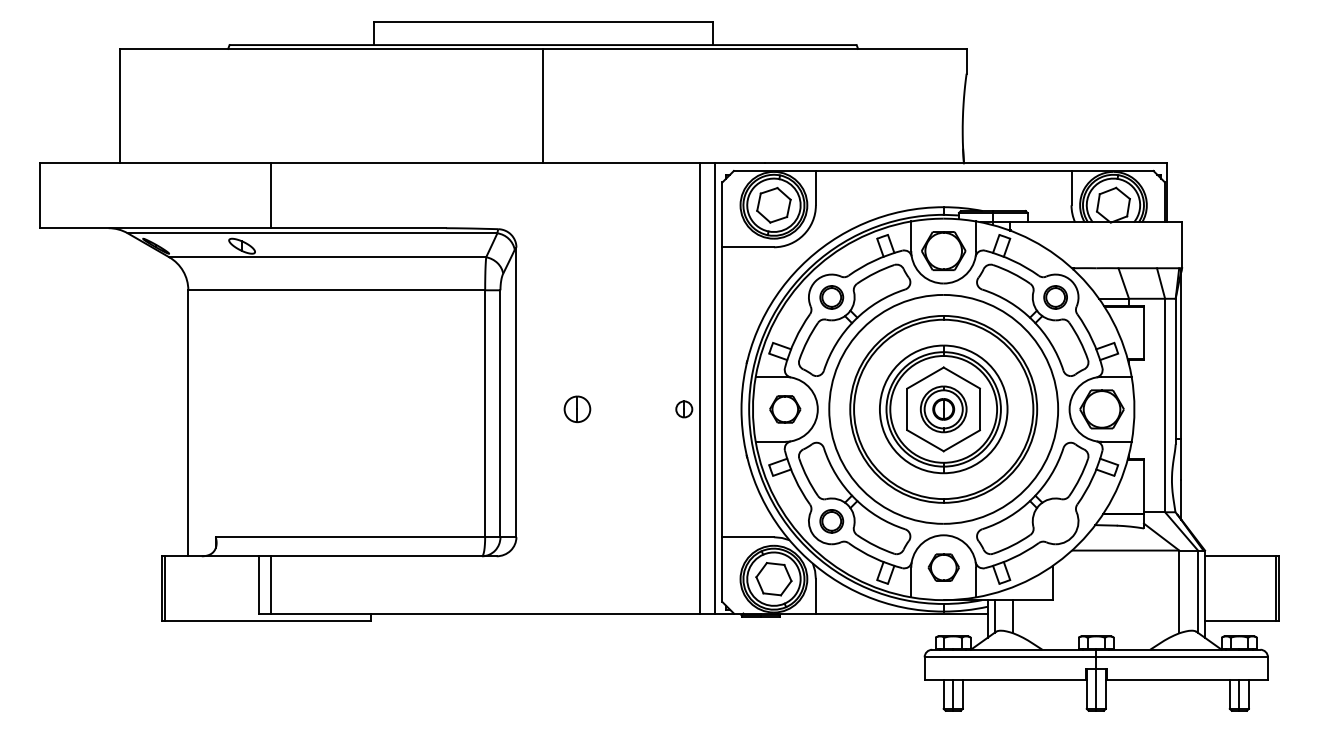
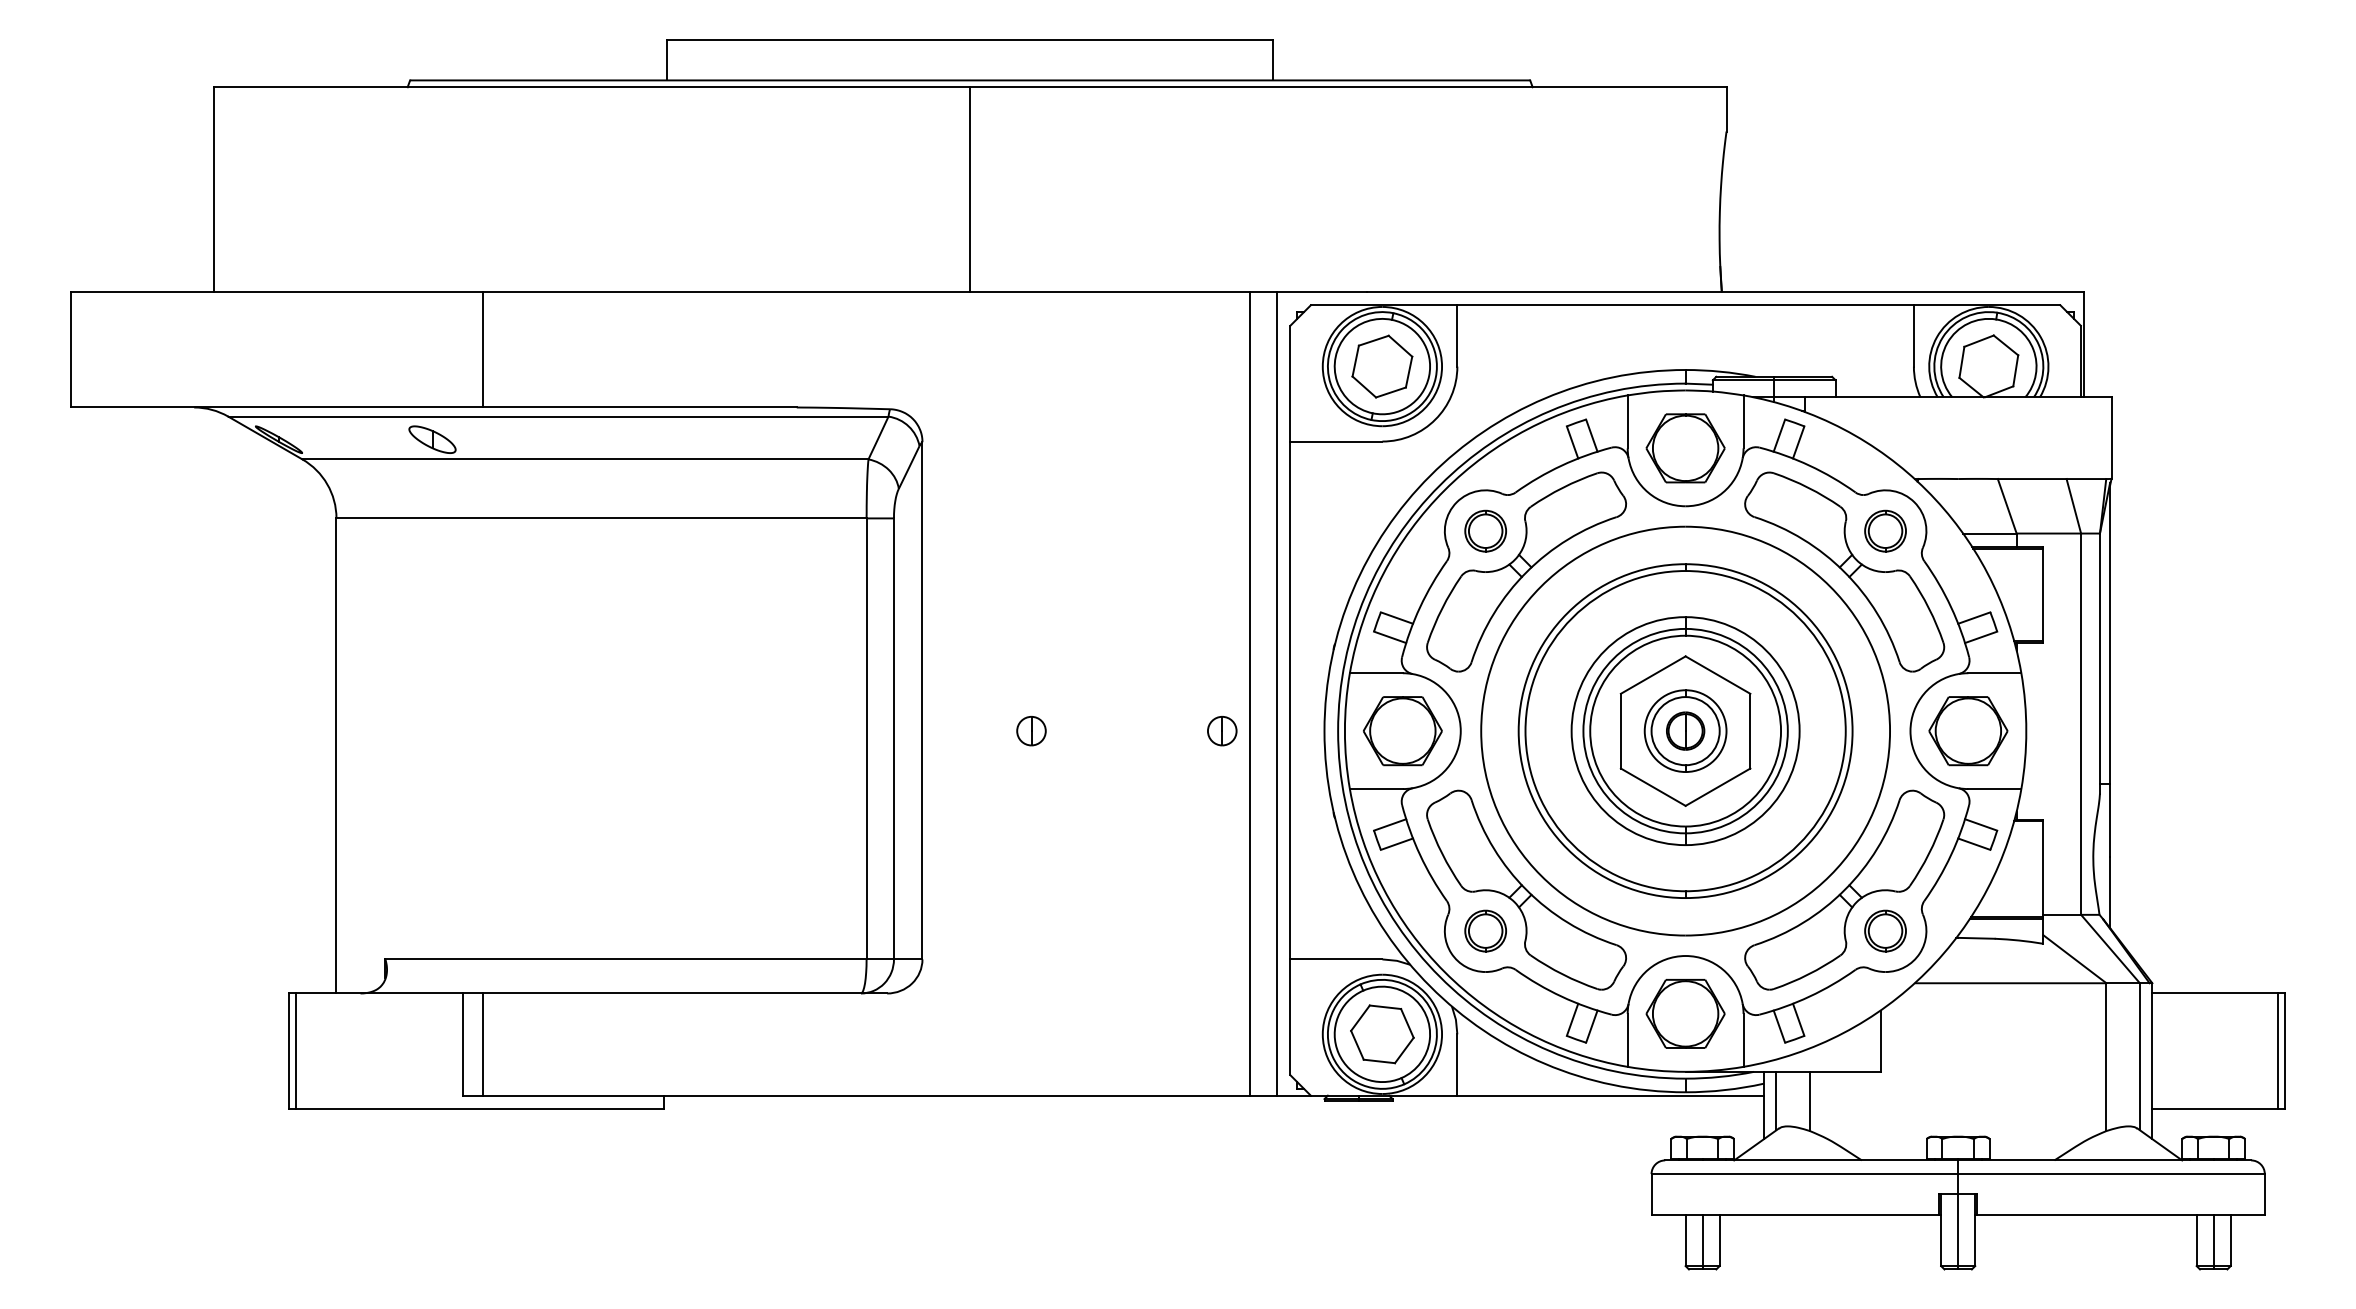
part: (577, 409) -> (1031, 731), size x0.62
part: (784, 409) -> (1401, 731), size x1.43
part: (1055, 521) -> (1885, 931), added
part: (943, 567) -> (1685, 1013), size x1.43

